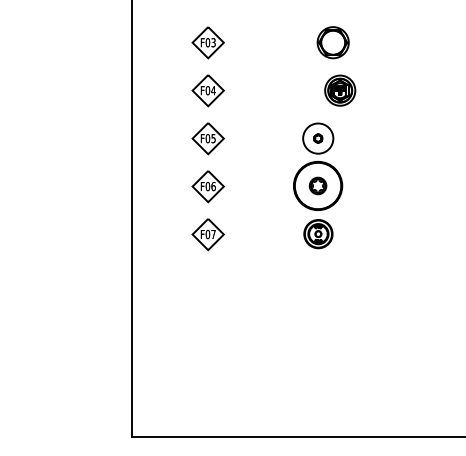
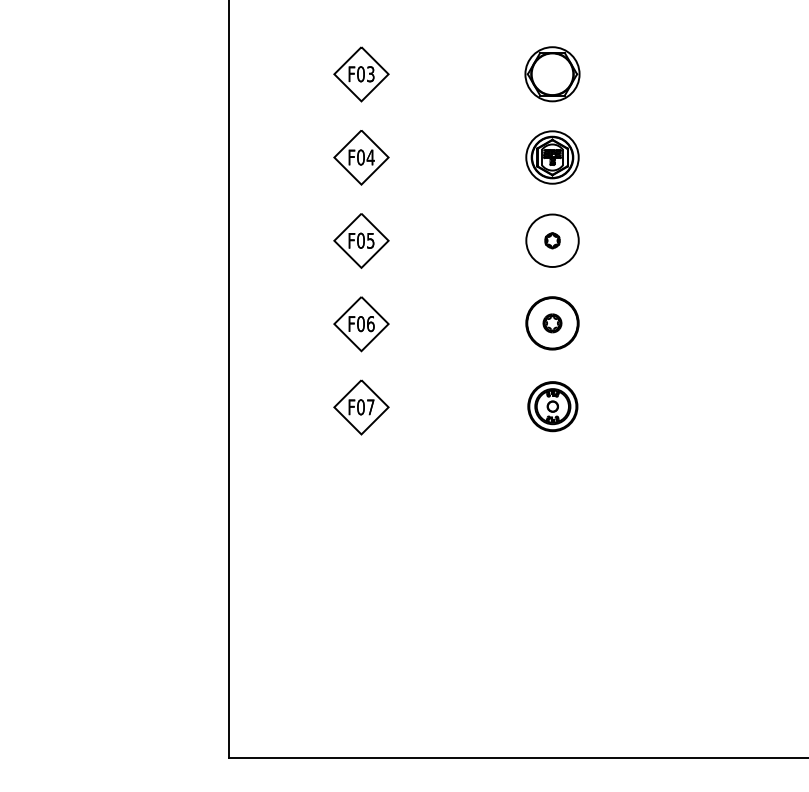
part: (332, 42) -> (551, 73), moved
part: (340, 90) -> (552, 157), moved
part: (318, 186) -> (552, 323), size x0.62

